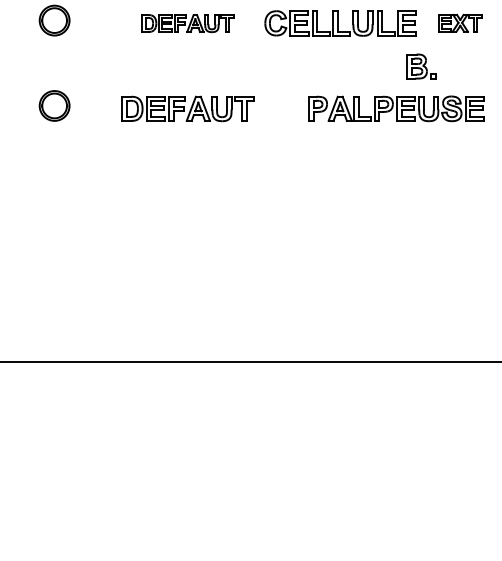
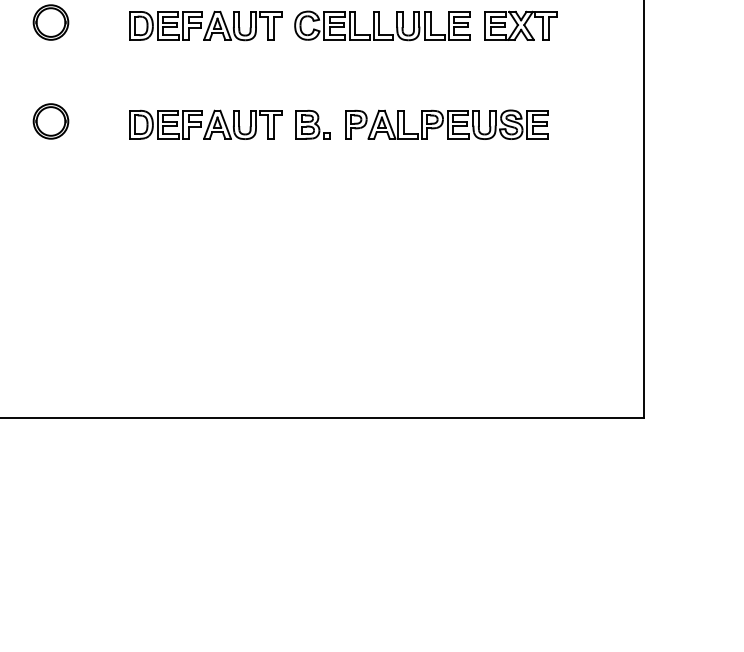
part: (187, 23) -> (205, 25), size x1.43
part: (459, 23) -> (520, 25), size x1.43
part: (420, 66) -> (312, 124), moved

